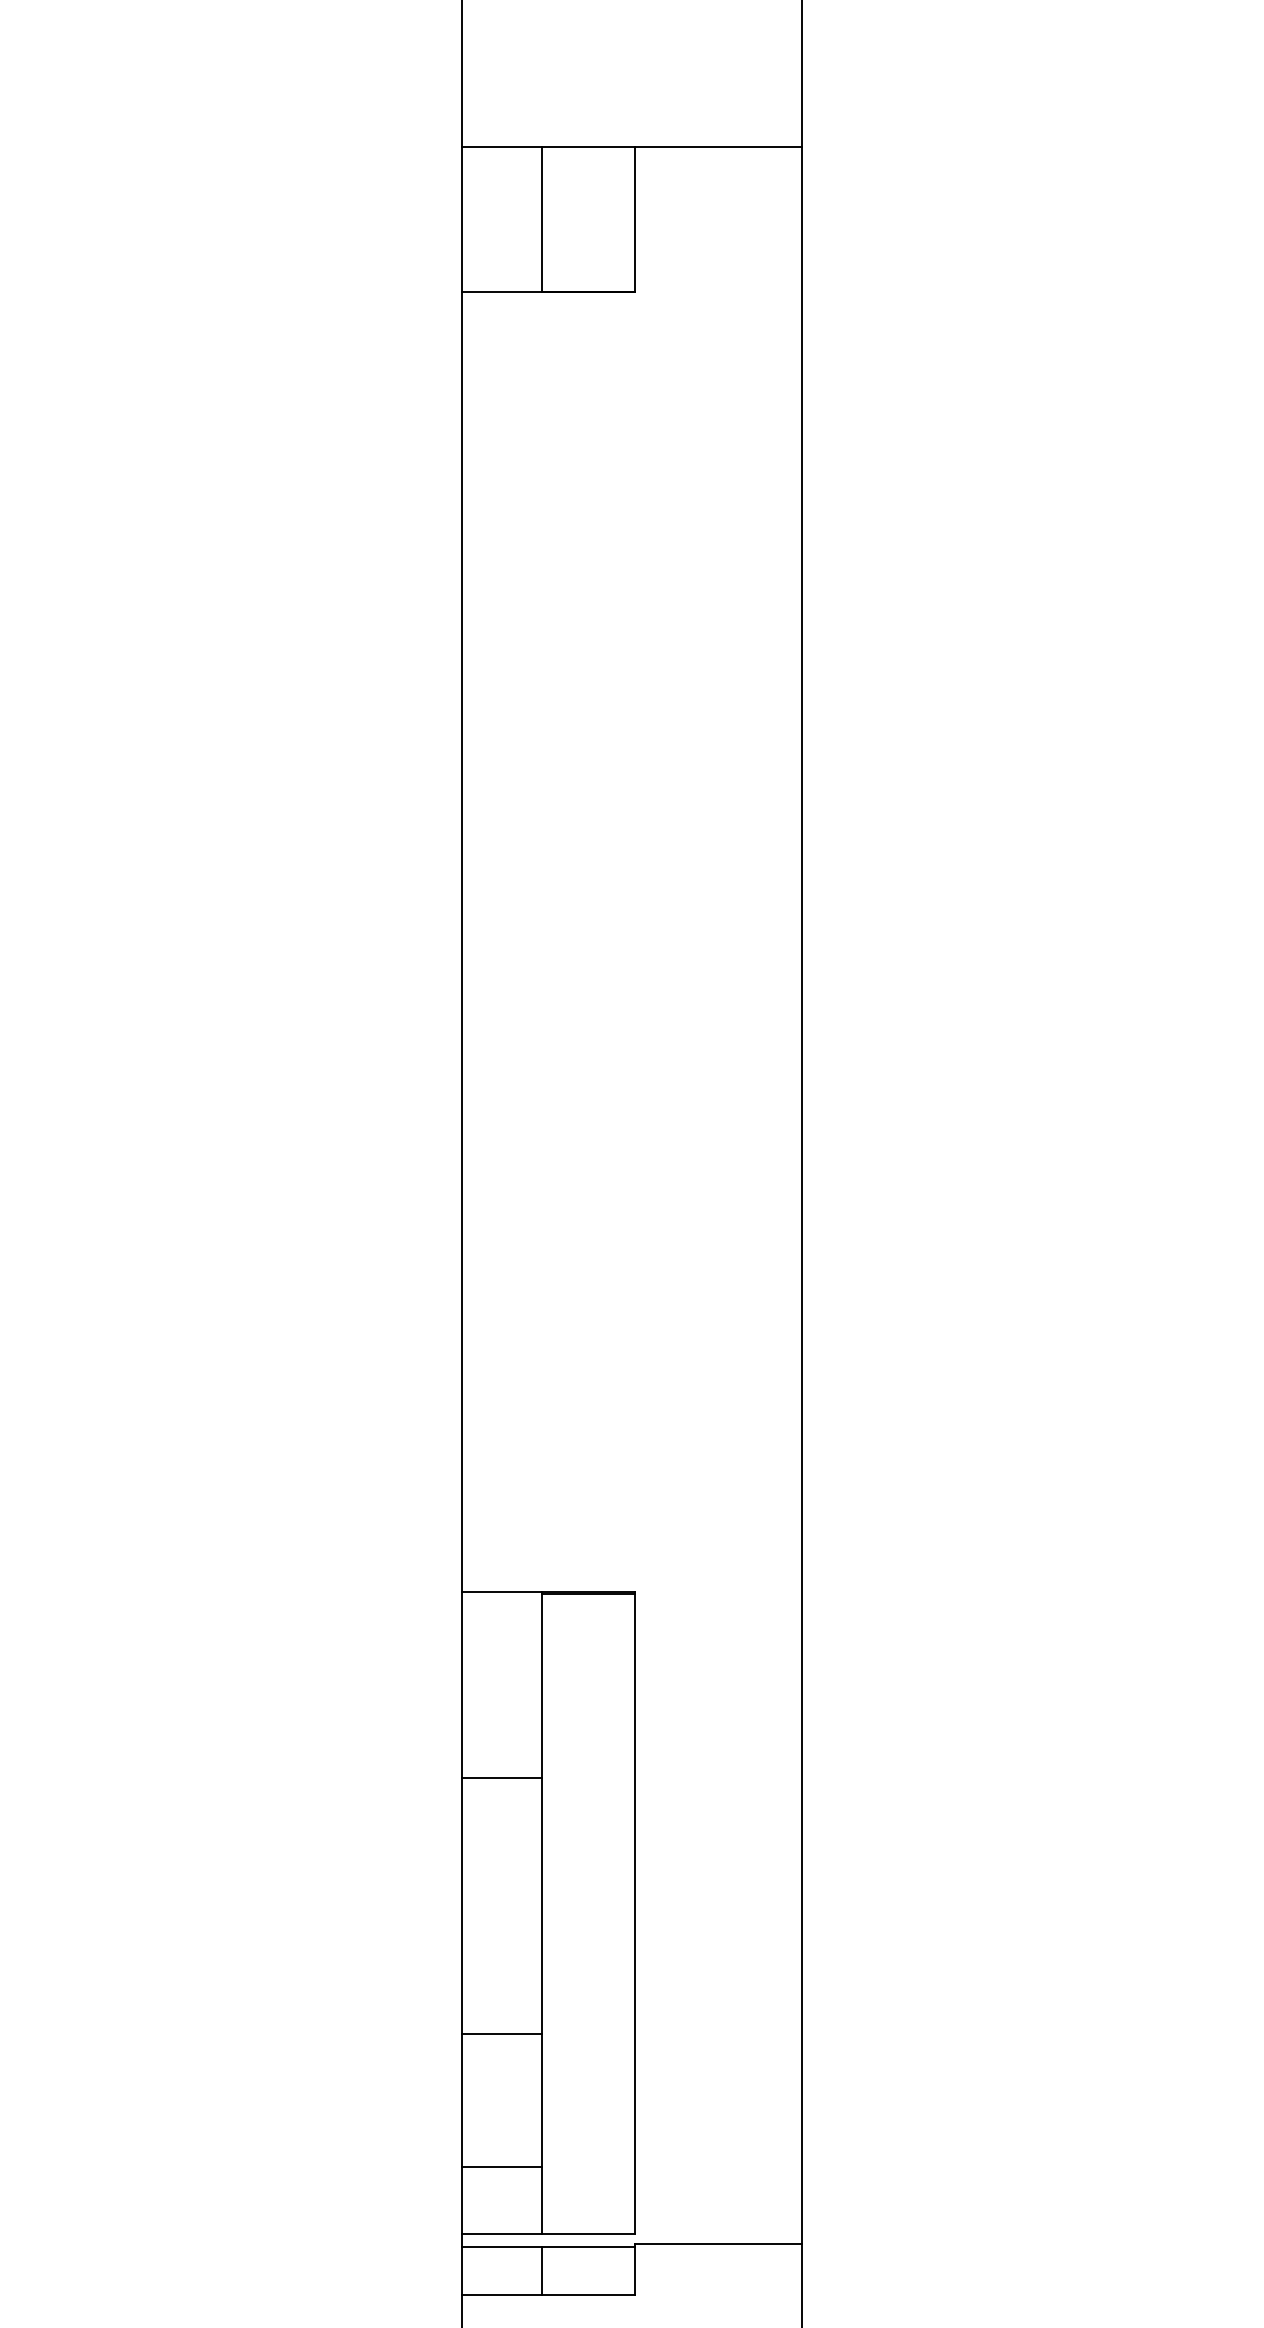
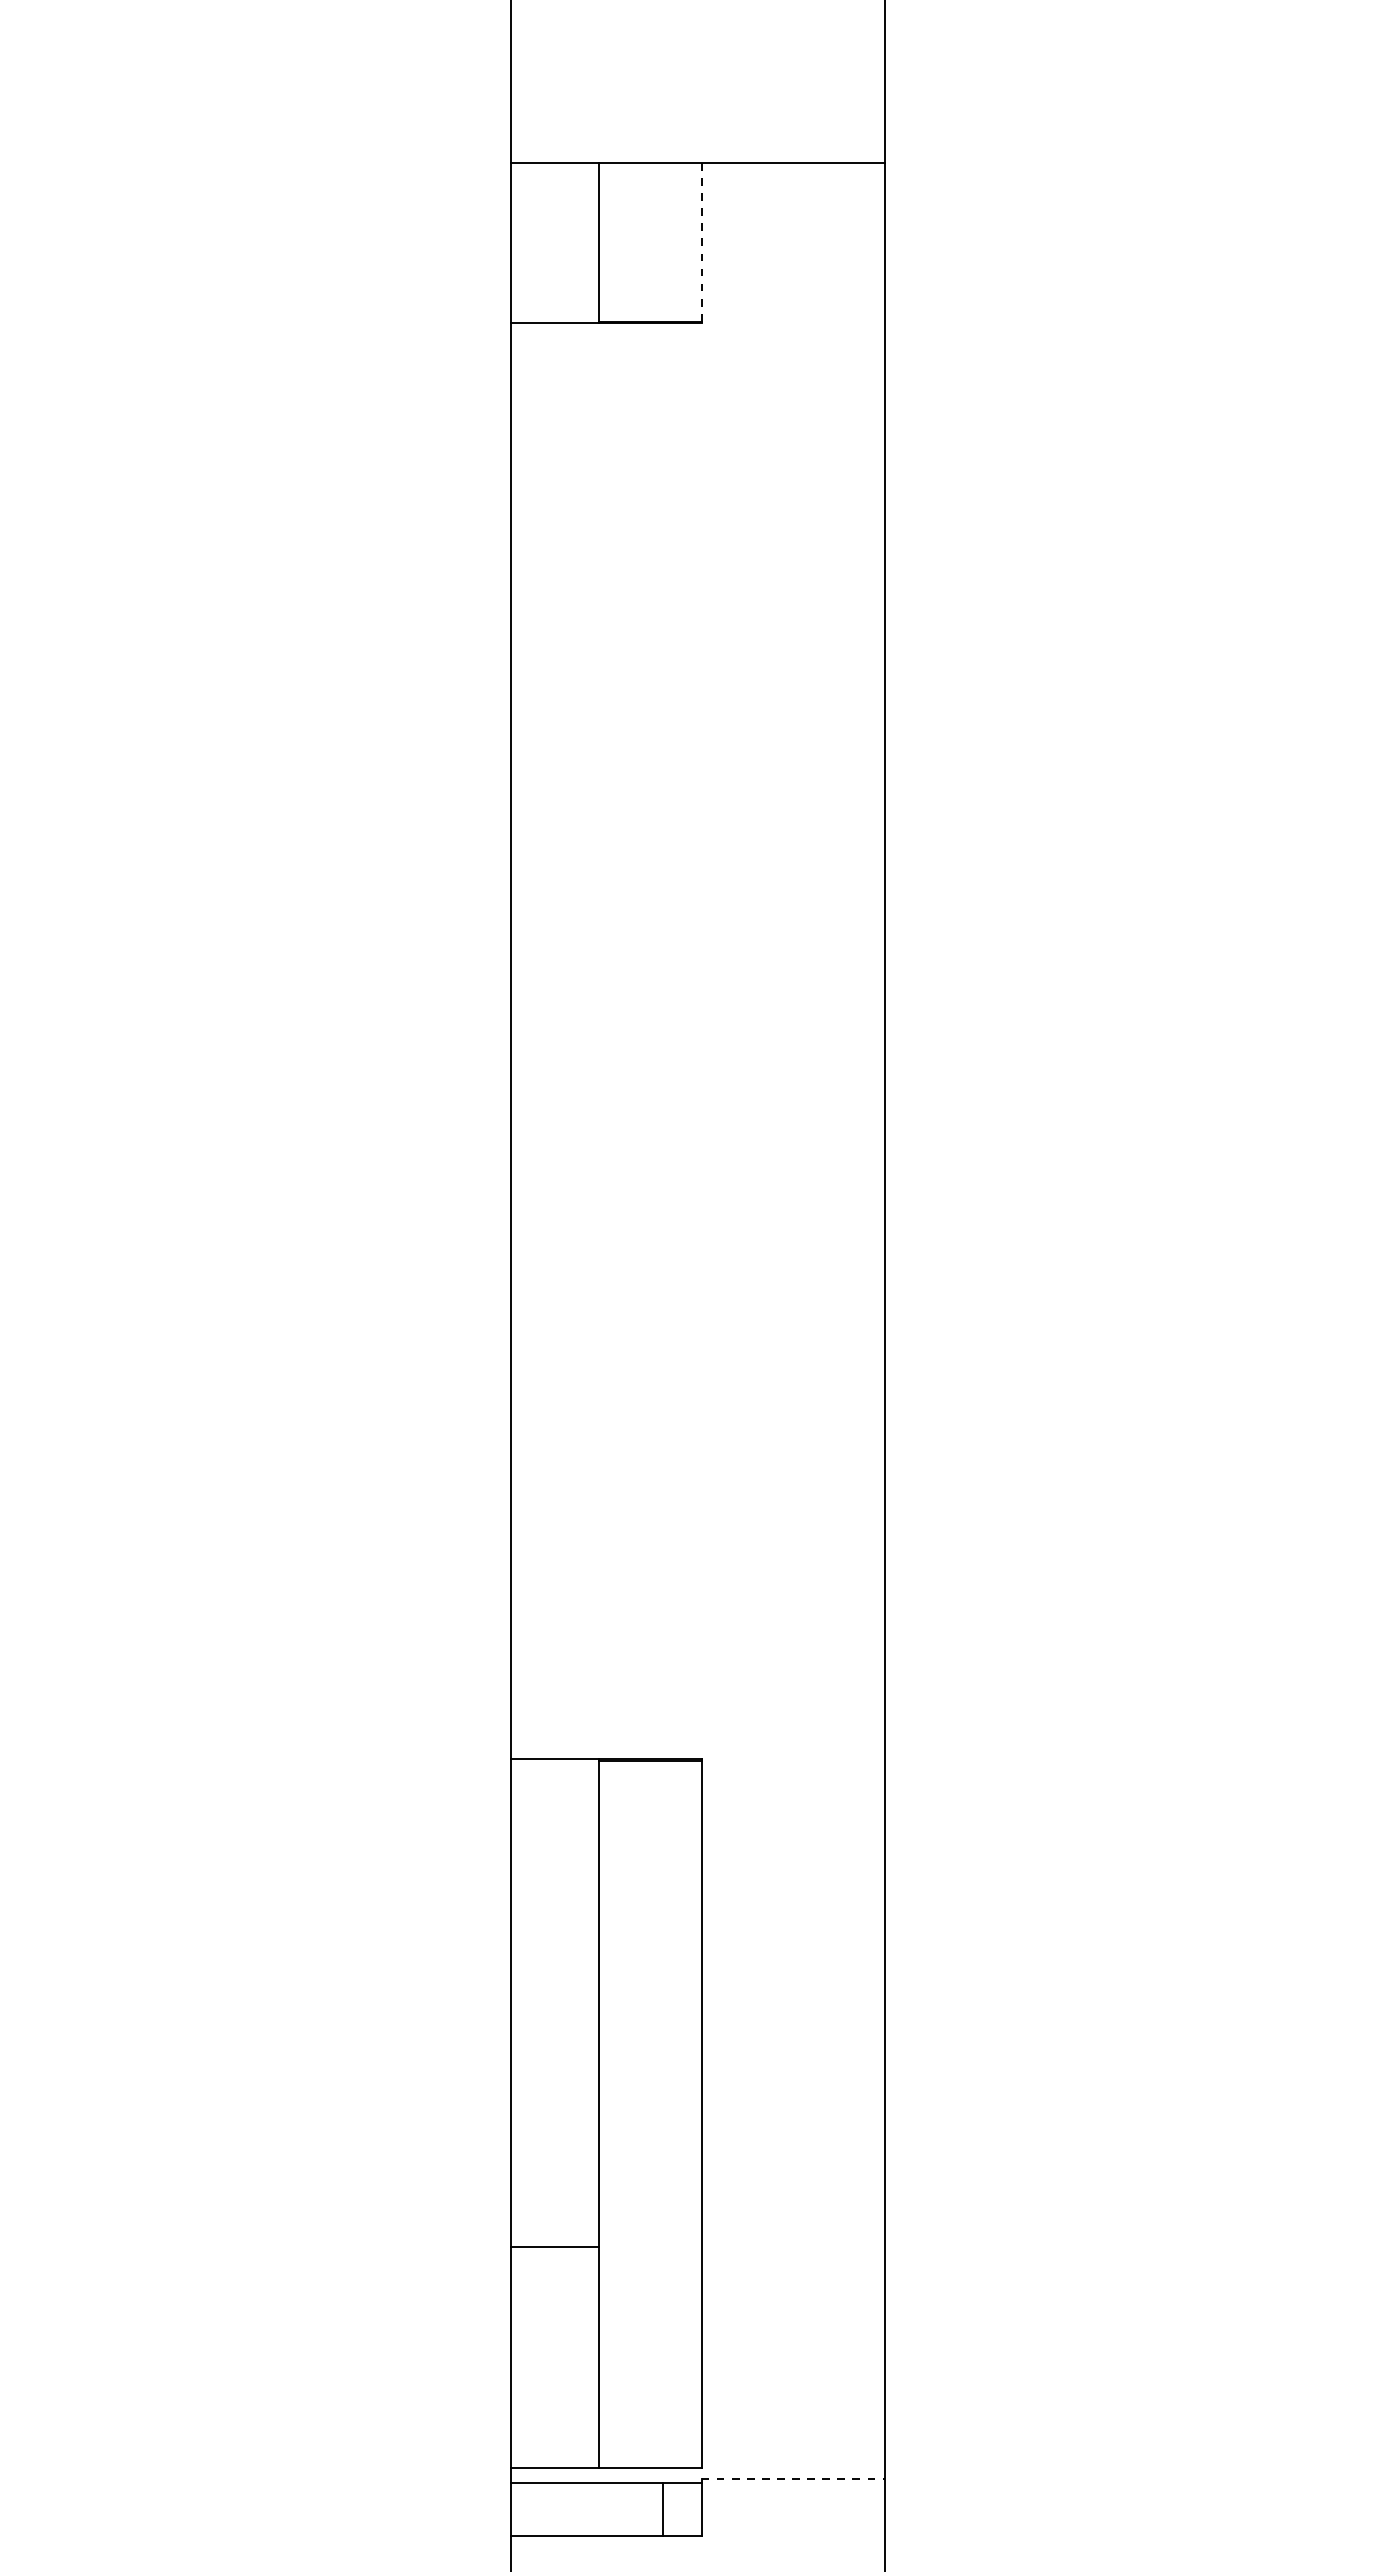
line: (635, 219) -> (701, 242), solid -> dashed
line: (502, 1778) -> (554, 1964), removed
line: (502, 2167) -> (554, 2394), removed
line: (718, 2243) -> (793, 2478), solid -> dashed
line: (542, 2271) -> (663, 2509), moved

